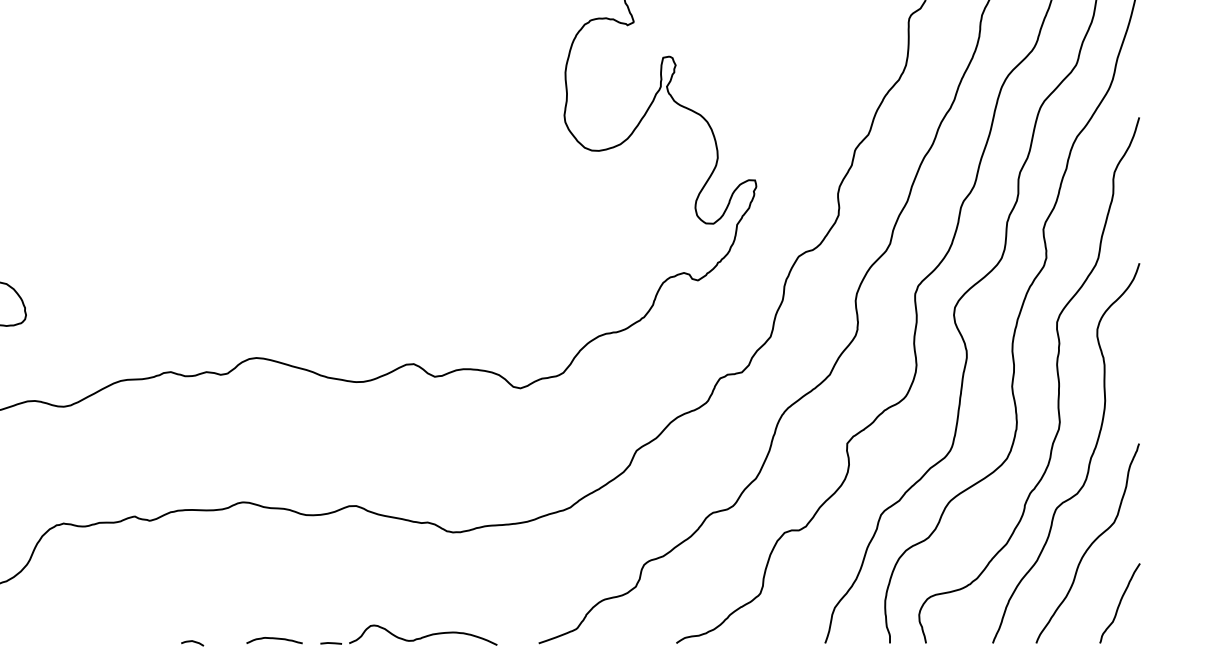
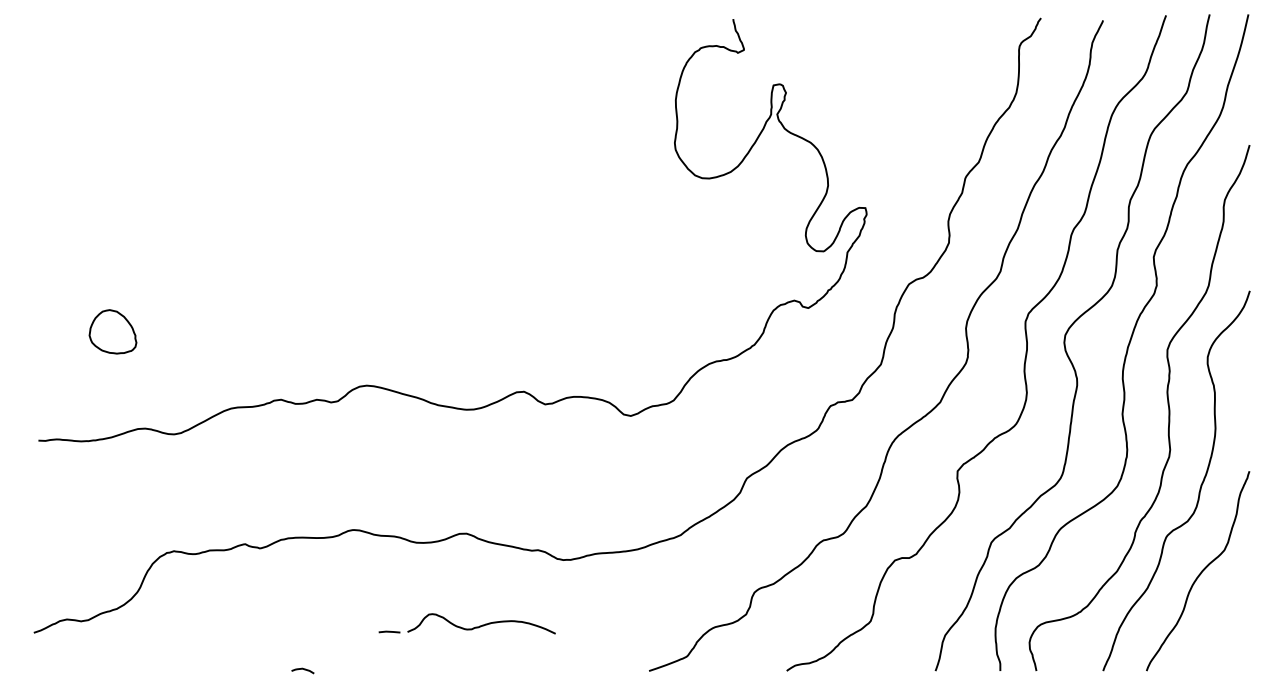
curve: (1119, 602) -> (1229, 630), removed
part: (408, 634) -> (466, 623), moved
curve: (274, 638) -> (384, 666), removed

